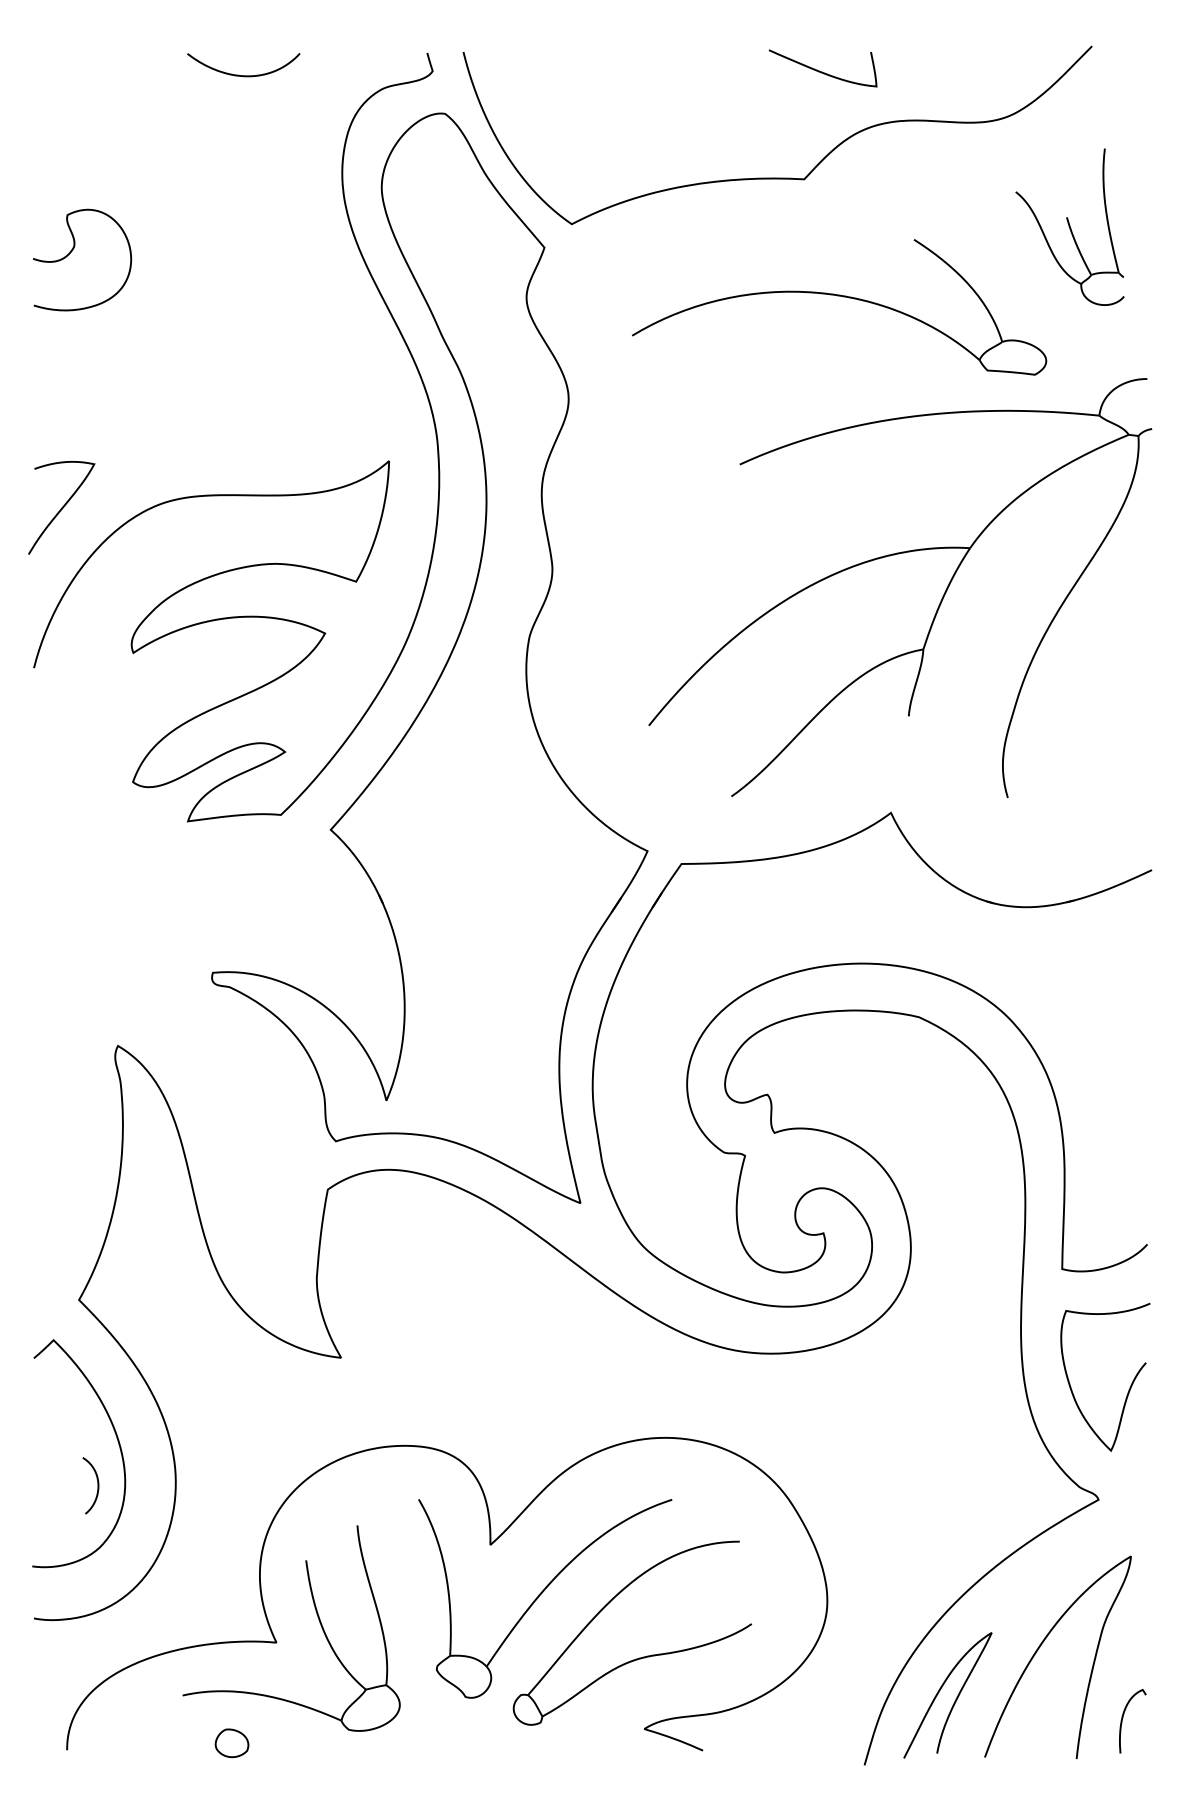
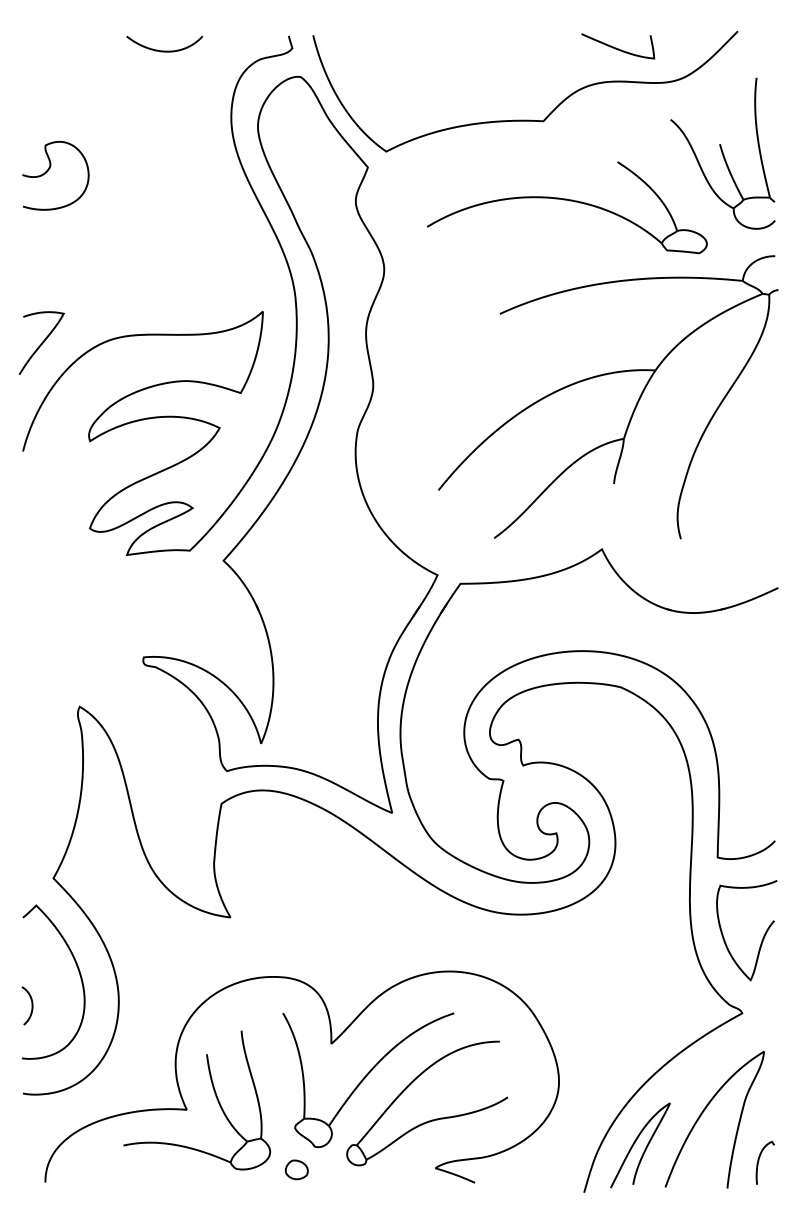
curve: (823, 71) -> (618, 48), moved
part: (1069, 227) -> (722, 153), size x1.43
curve: (96, 1485) -> (31, 1005), moved
curve: (235, 1732) -> (299, 1162), moved

